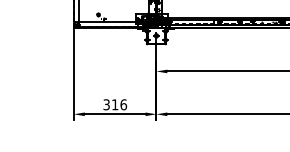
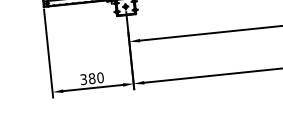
text: (119, 104) -> (96, 77), 316 -> 380

